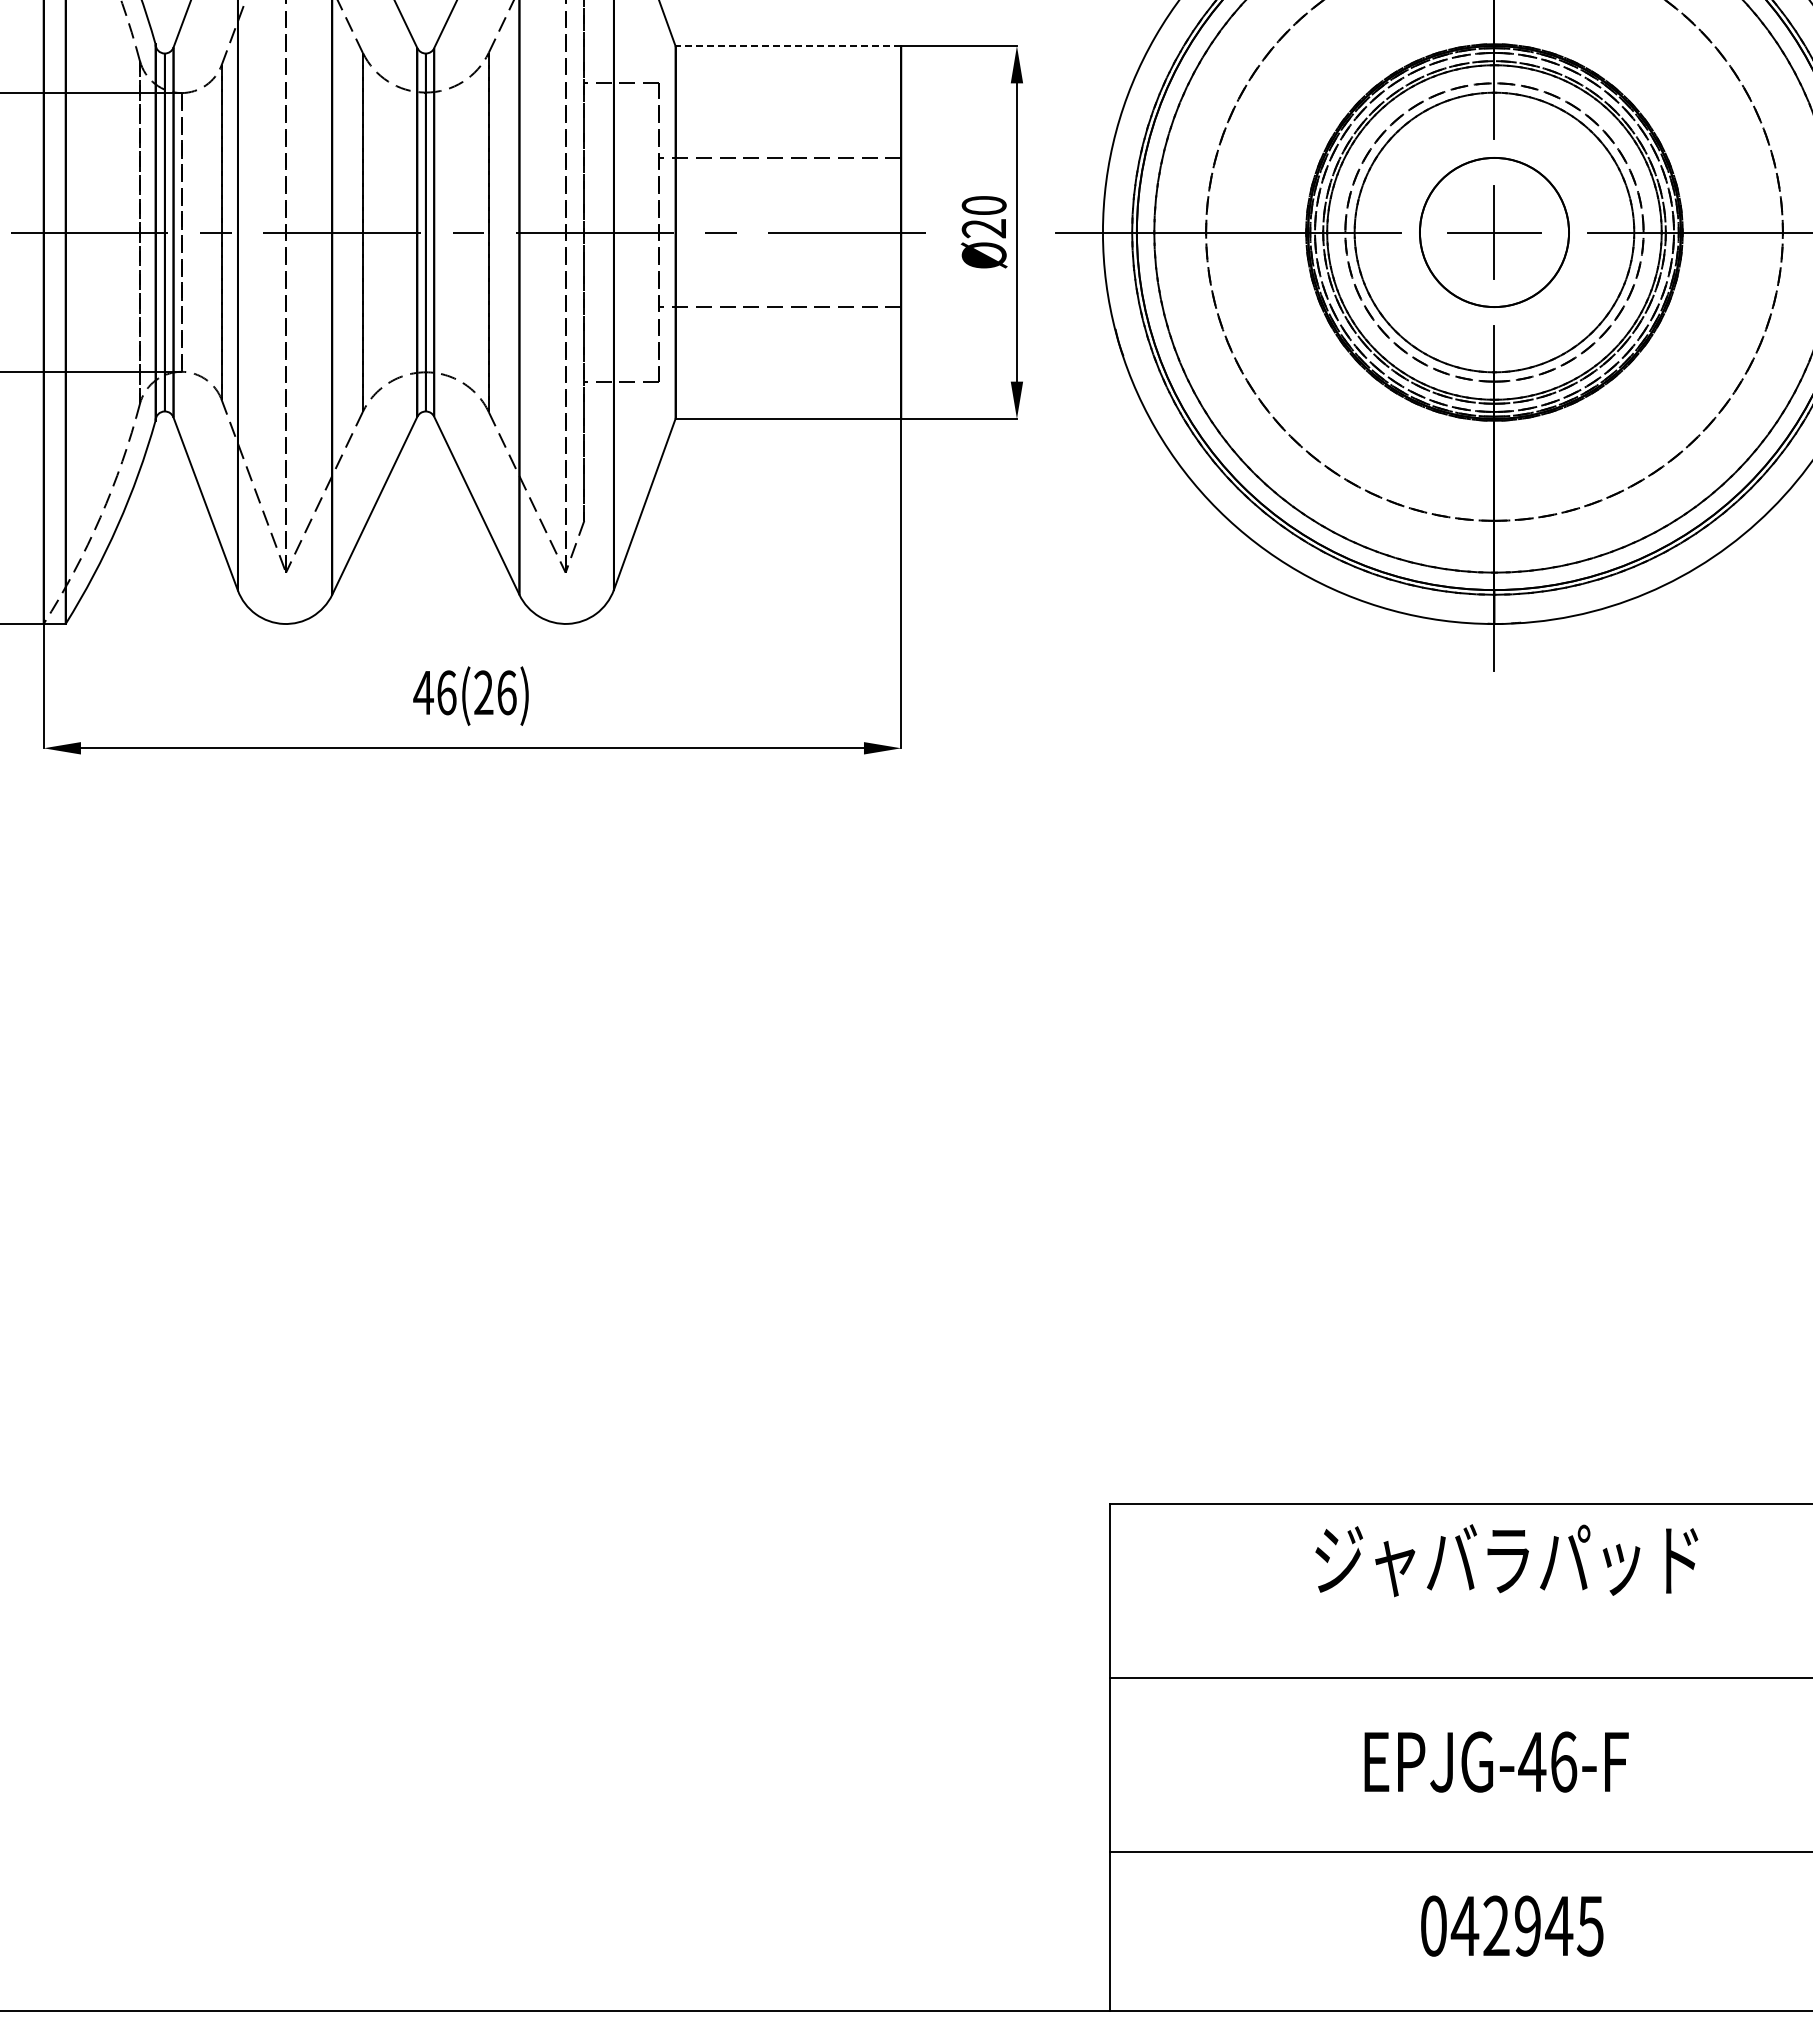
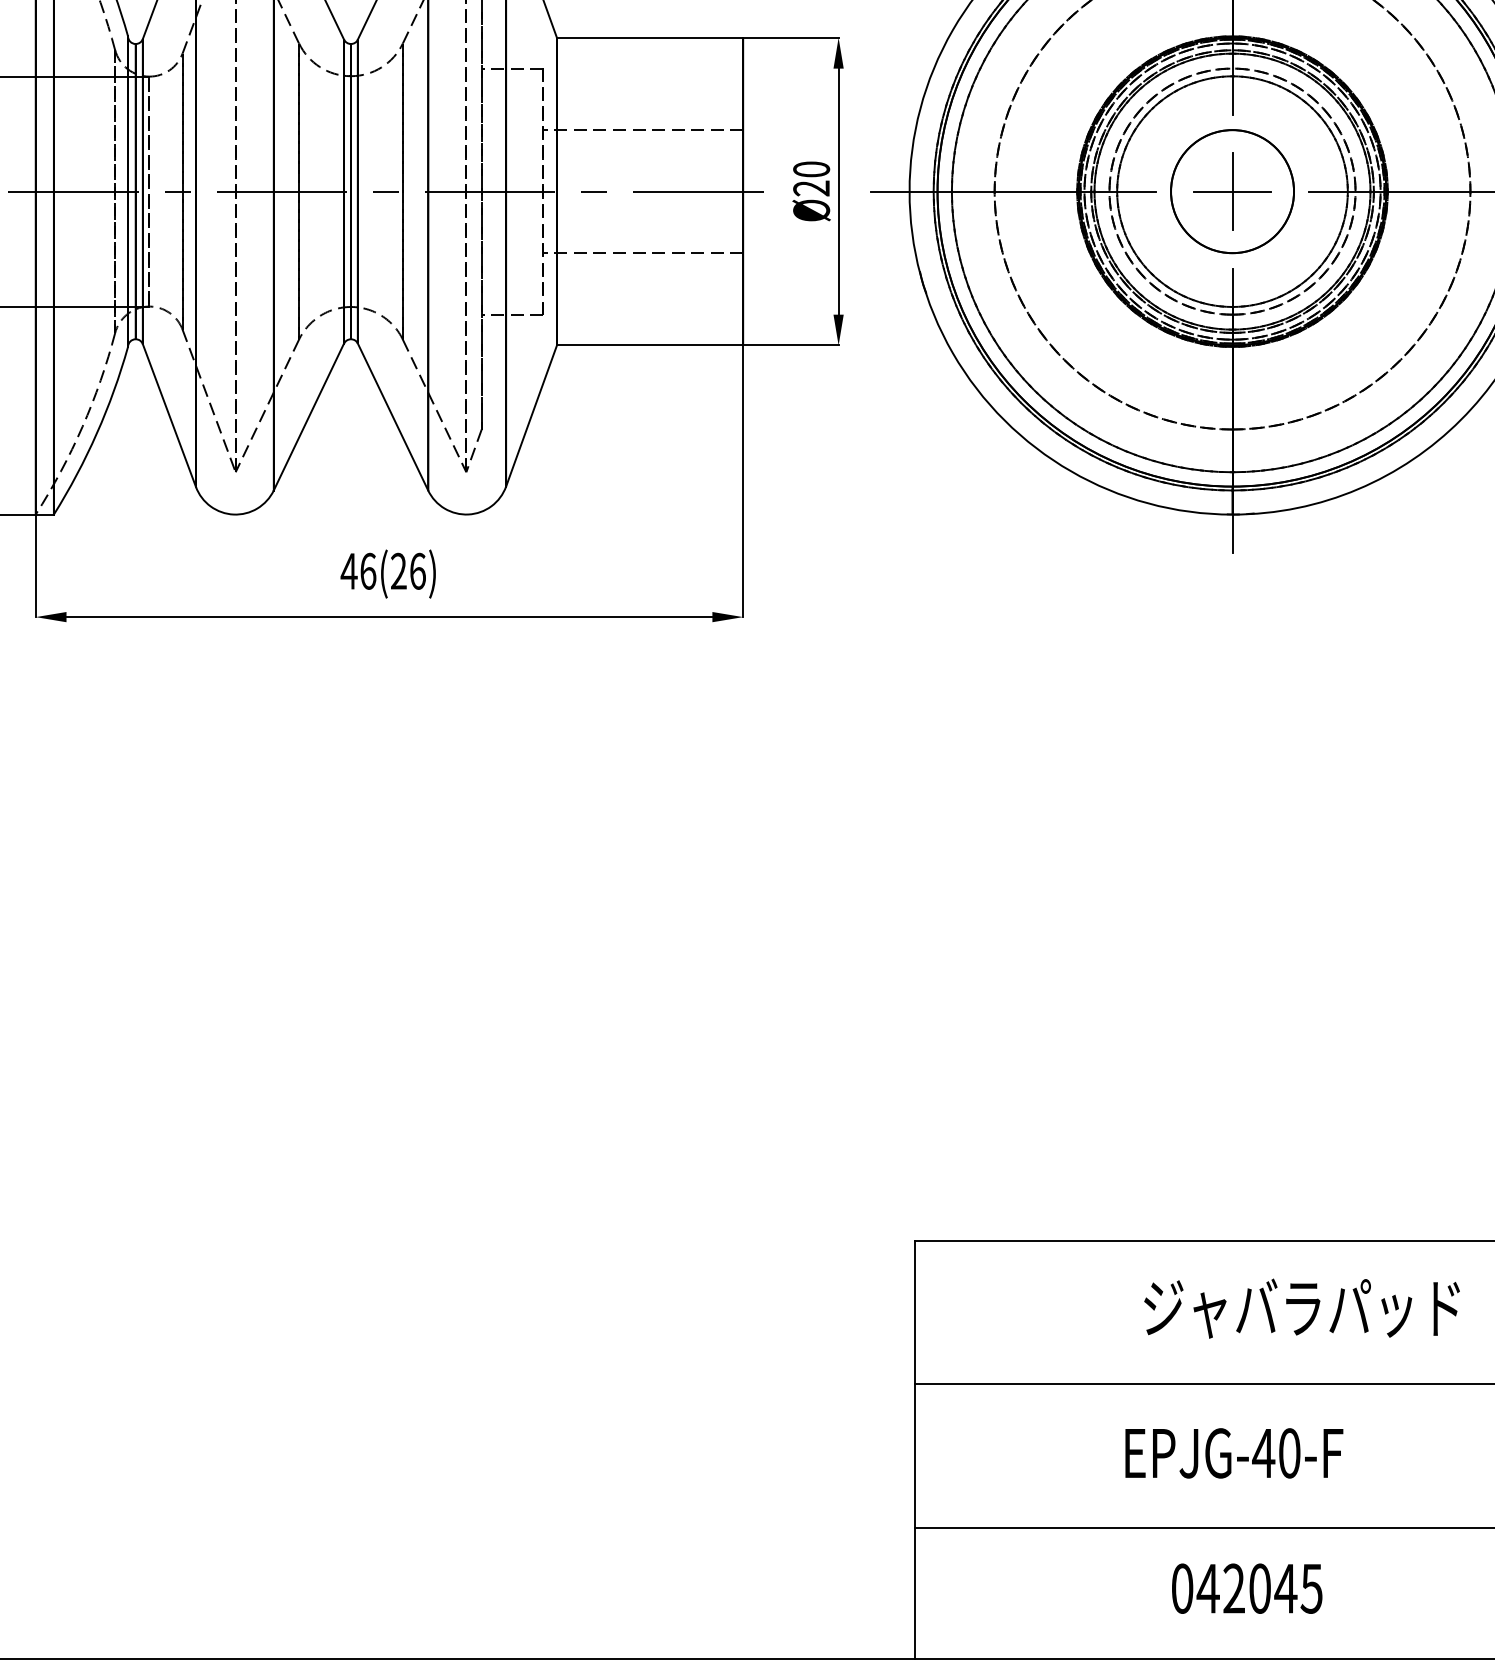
line: (788, 46) -> (650, 38), dashed -> solid
text: (1506, 1560) -> (1301, 1308), moved
text: (1564, 1761) -> (1290, 1452), EPJG-46-F -> EPJG-40-F
text: (1527, 1925) -> (1259, 1588), 042945 -> 042045

